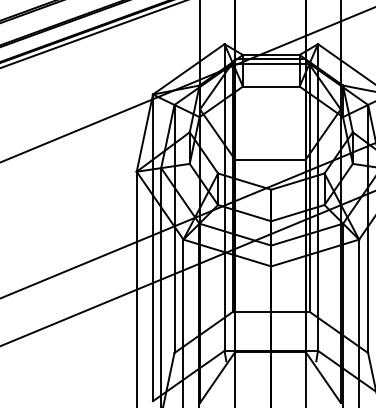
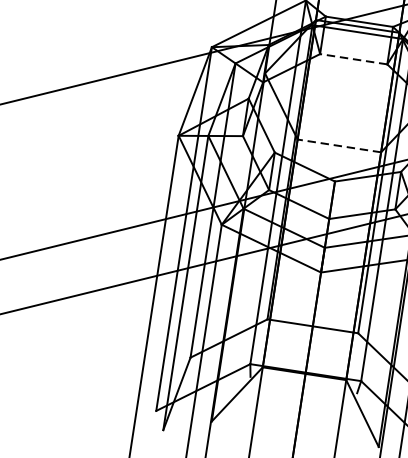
line: (270, 86) -> (352, 58), solid -> dashed
line: (269, 159) -> (338, 145), solid -> dashed

